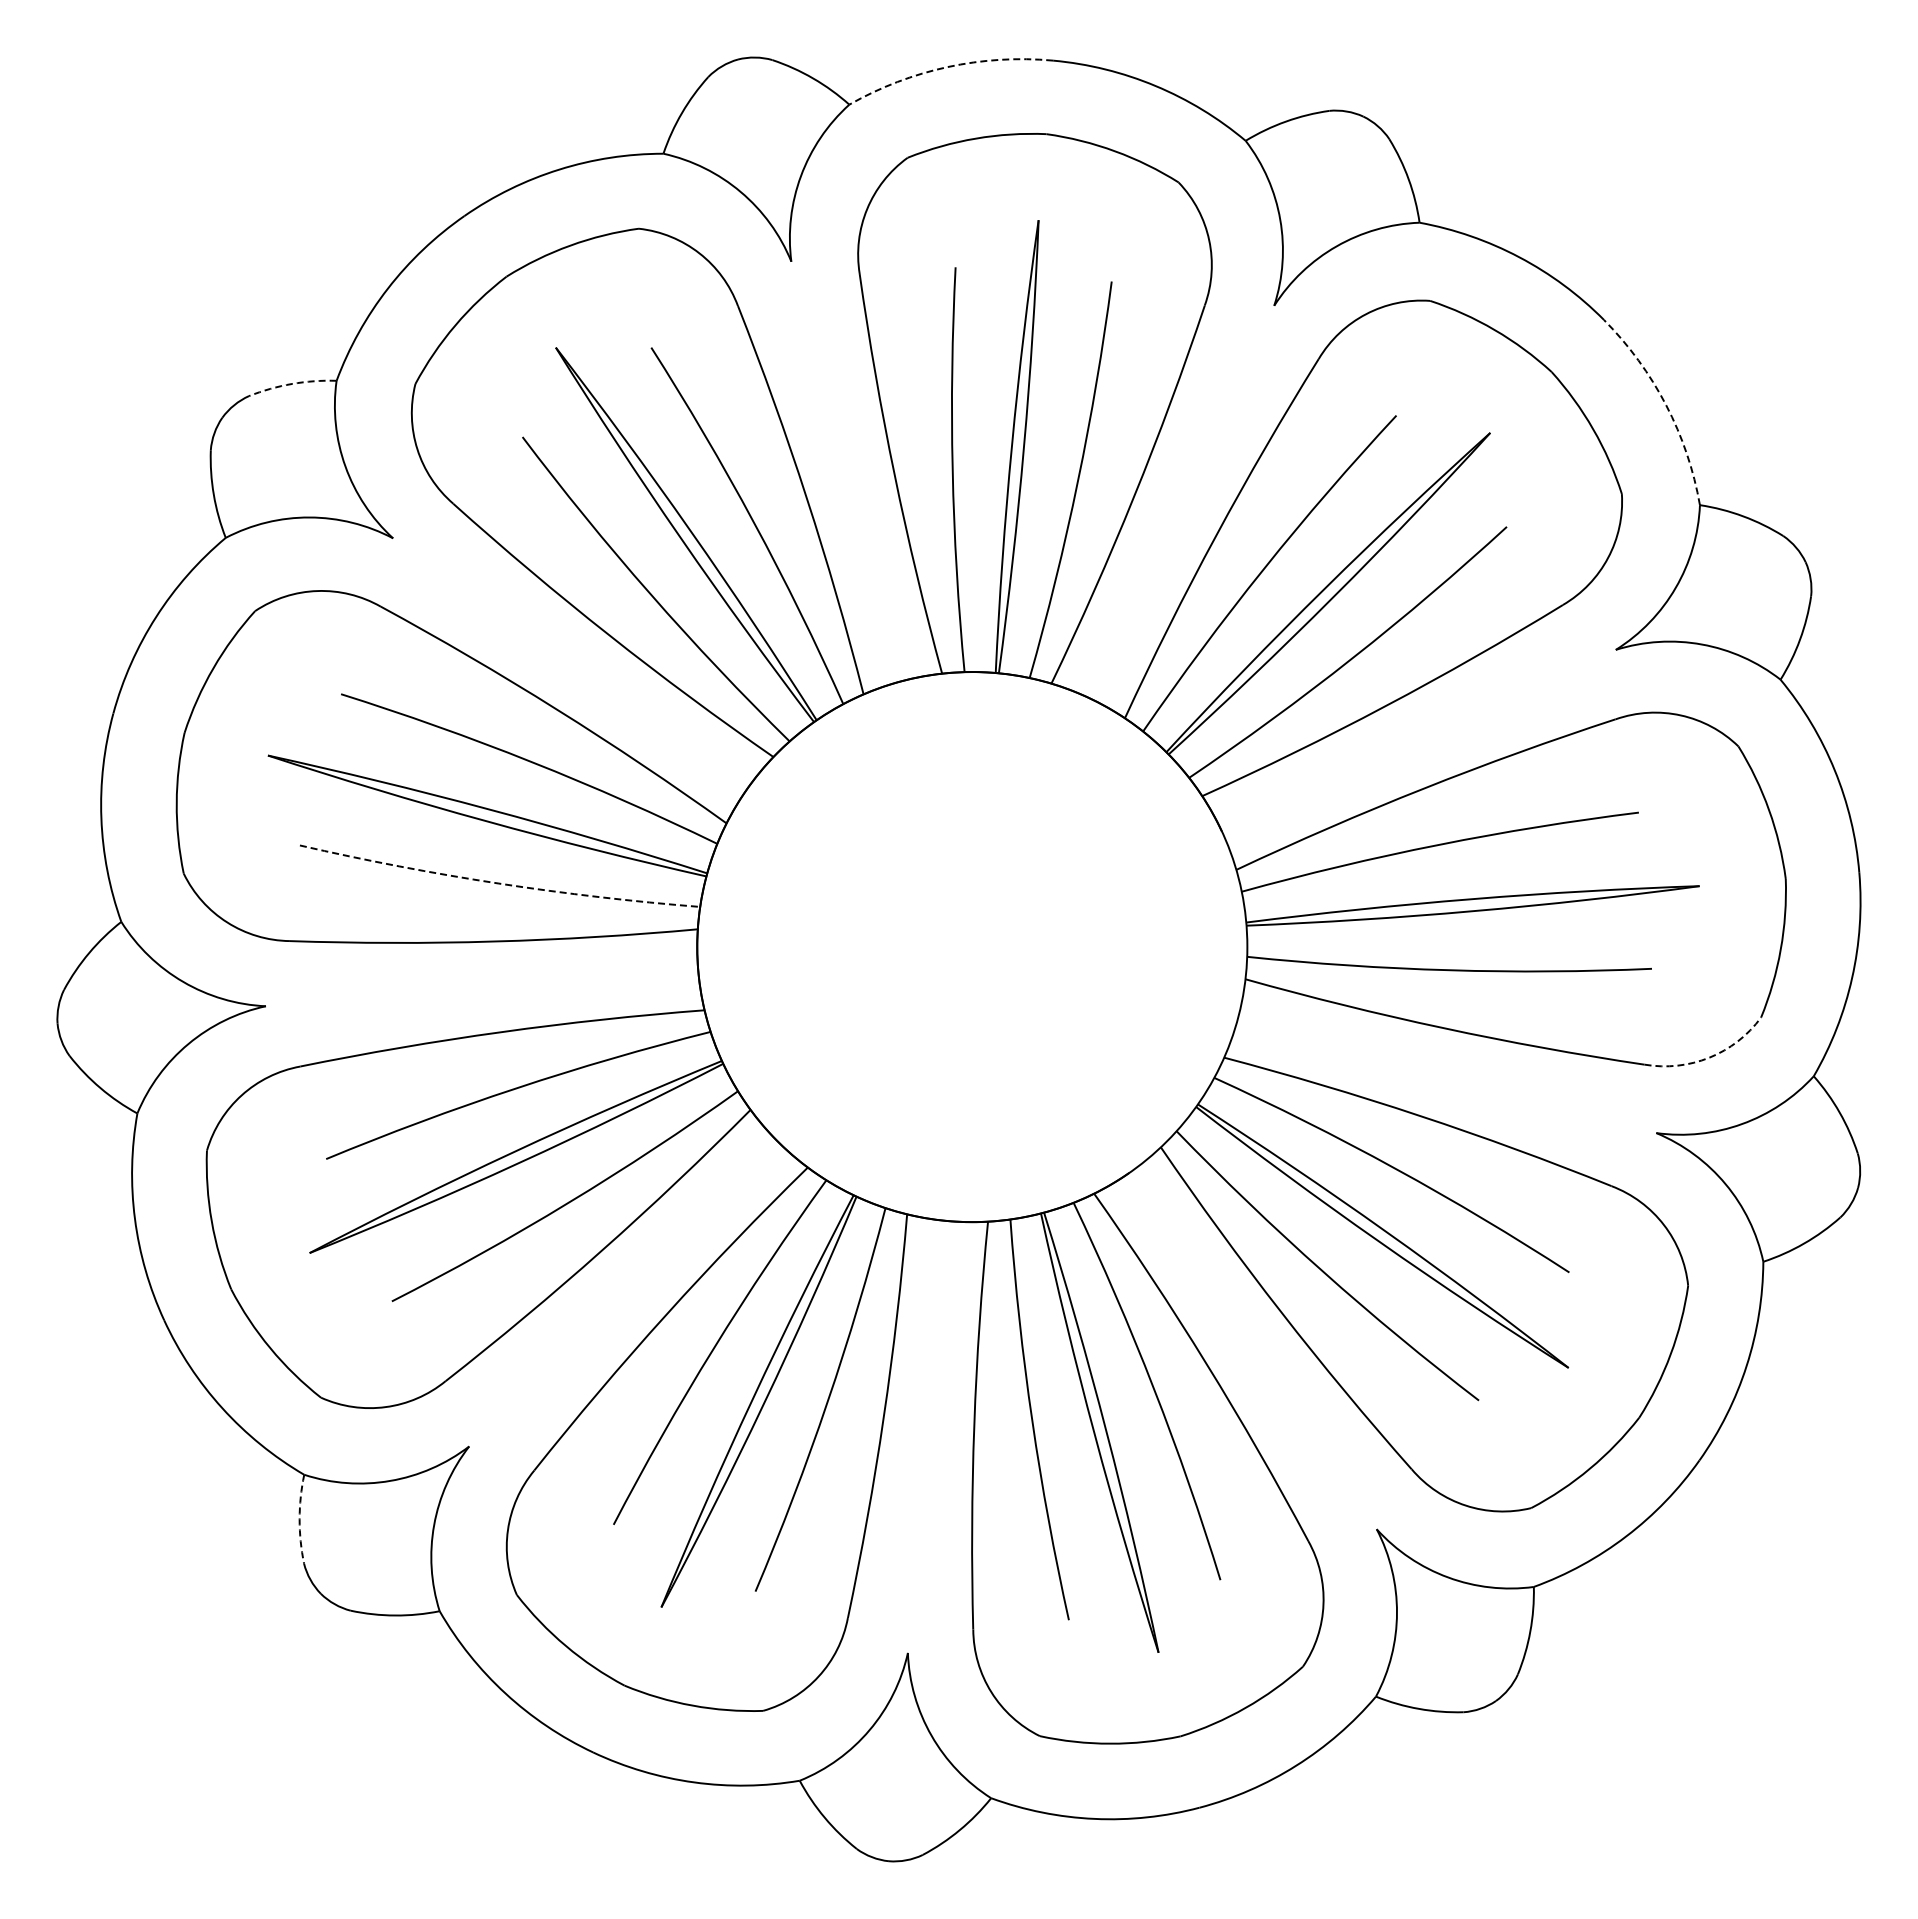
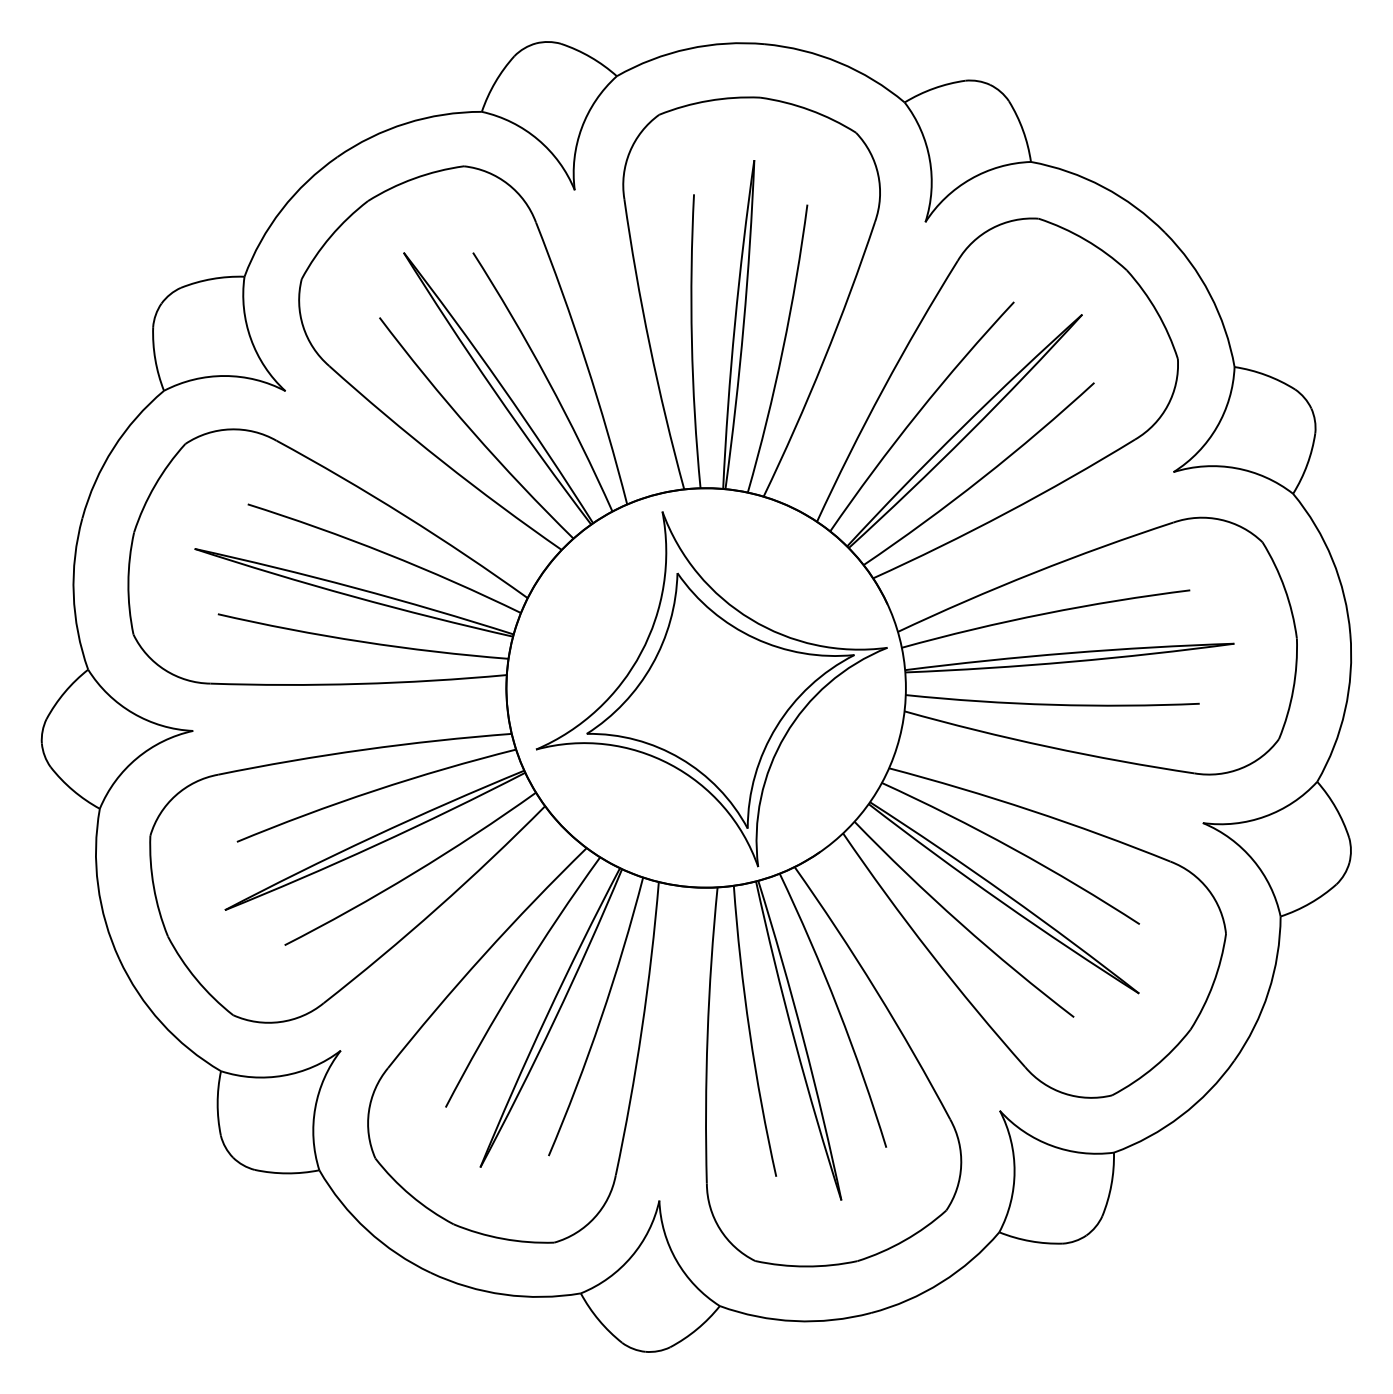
arc: (947, 67) -> (688, 49), dashed -> solid
arc: (292, 383) -> (212, 278), dashed -> solid
arc: (1666, 405) -> (1210, 294), dashed -> solid
arc: (498, 883) -> (362, 641), dashed -> solid
part: (979, 948) -> (711, 689), added
arc: (1709, 1057) -> (1241, 768), dashed -> solid
arc: (299, 1519) -> (217, 1103), dashed -> solid

